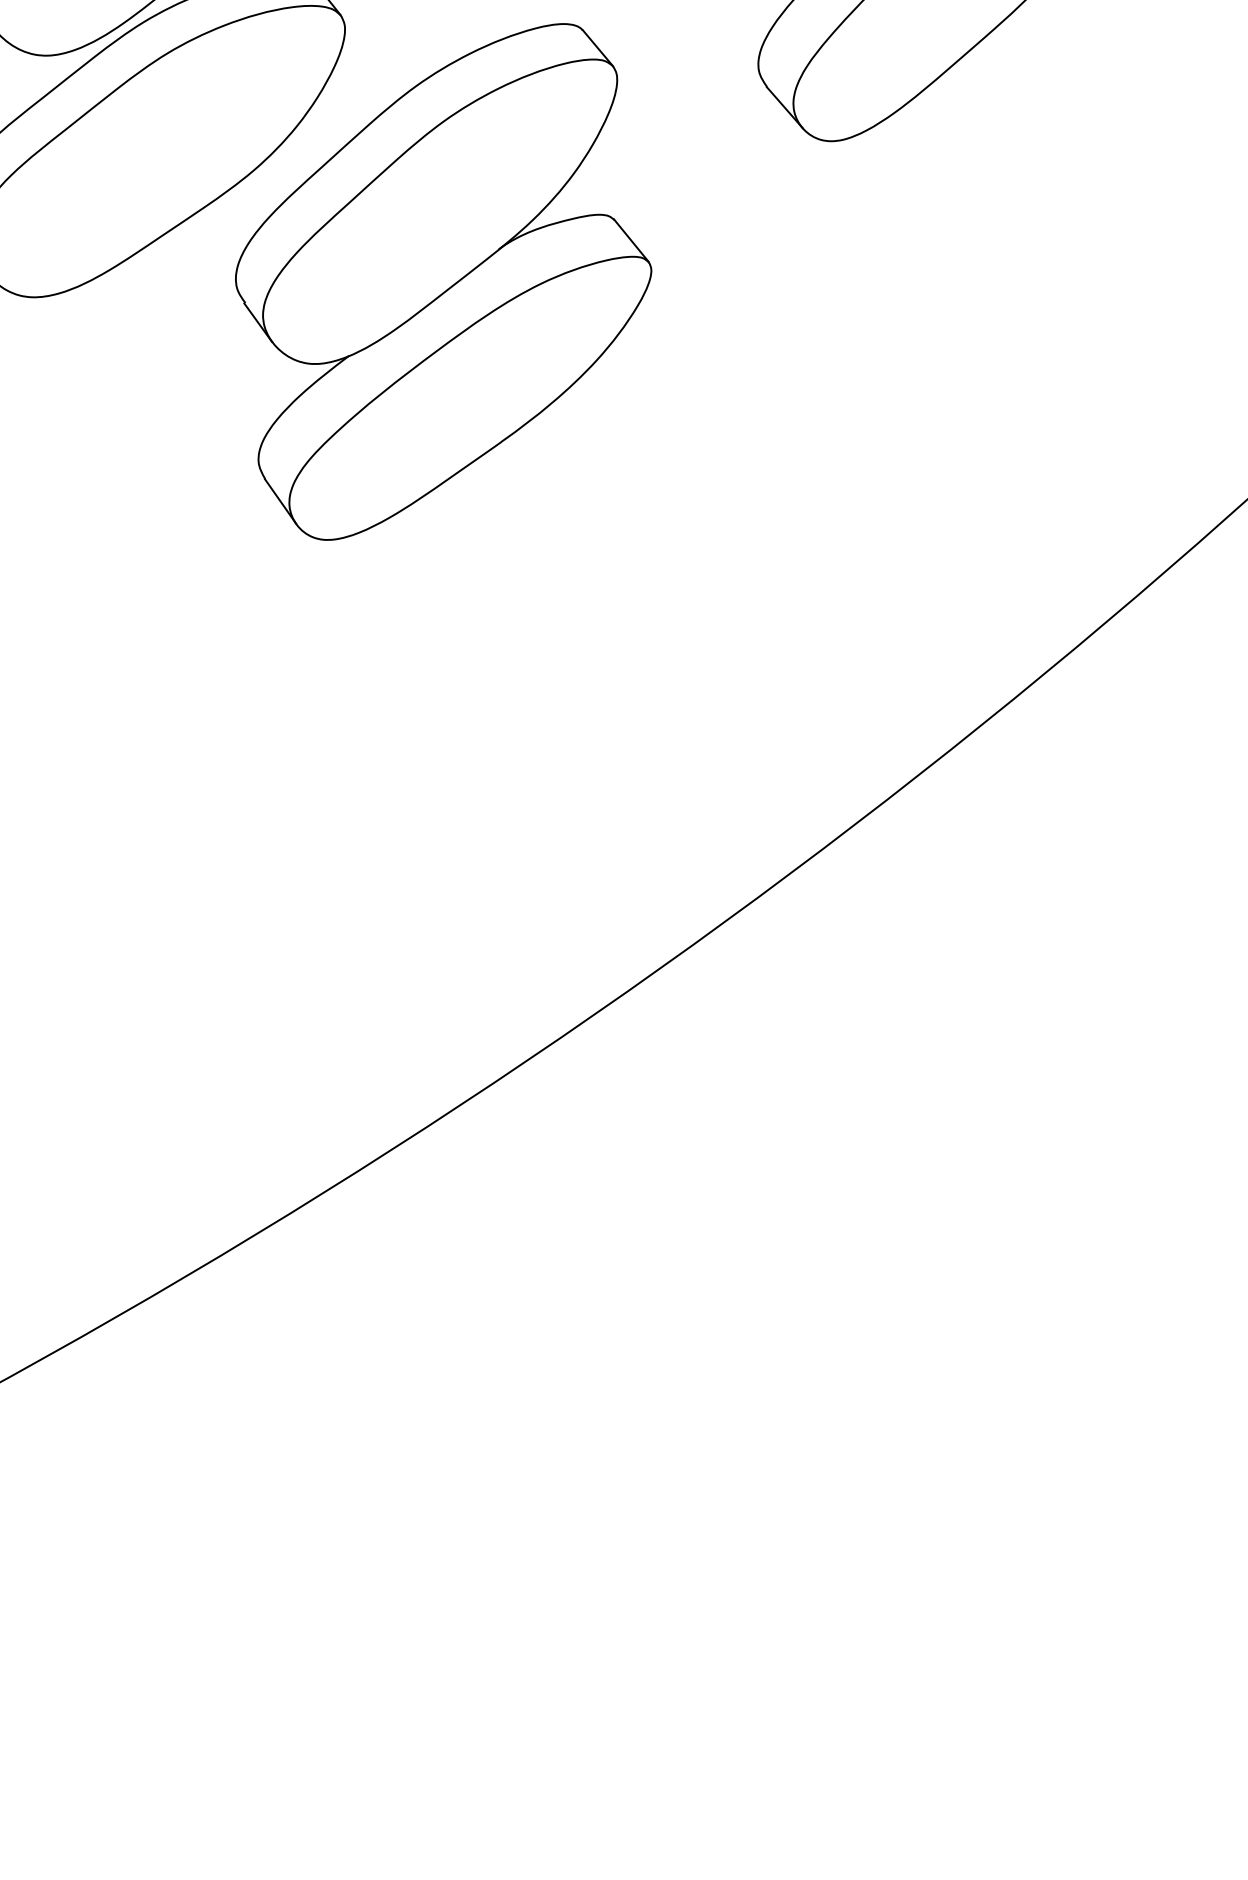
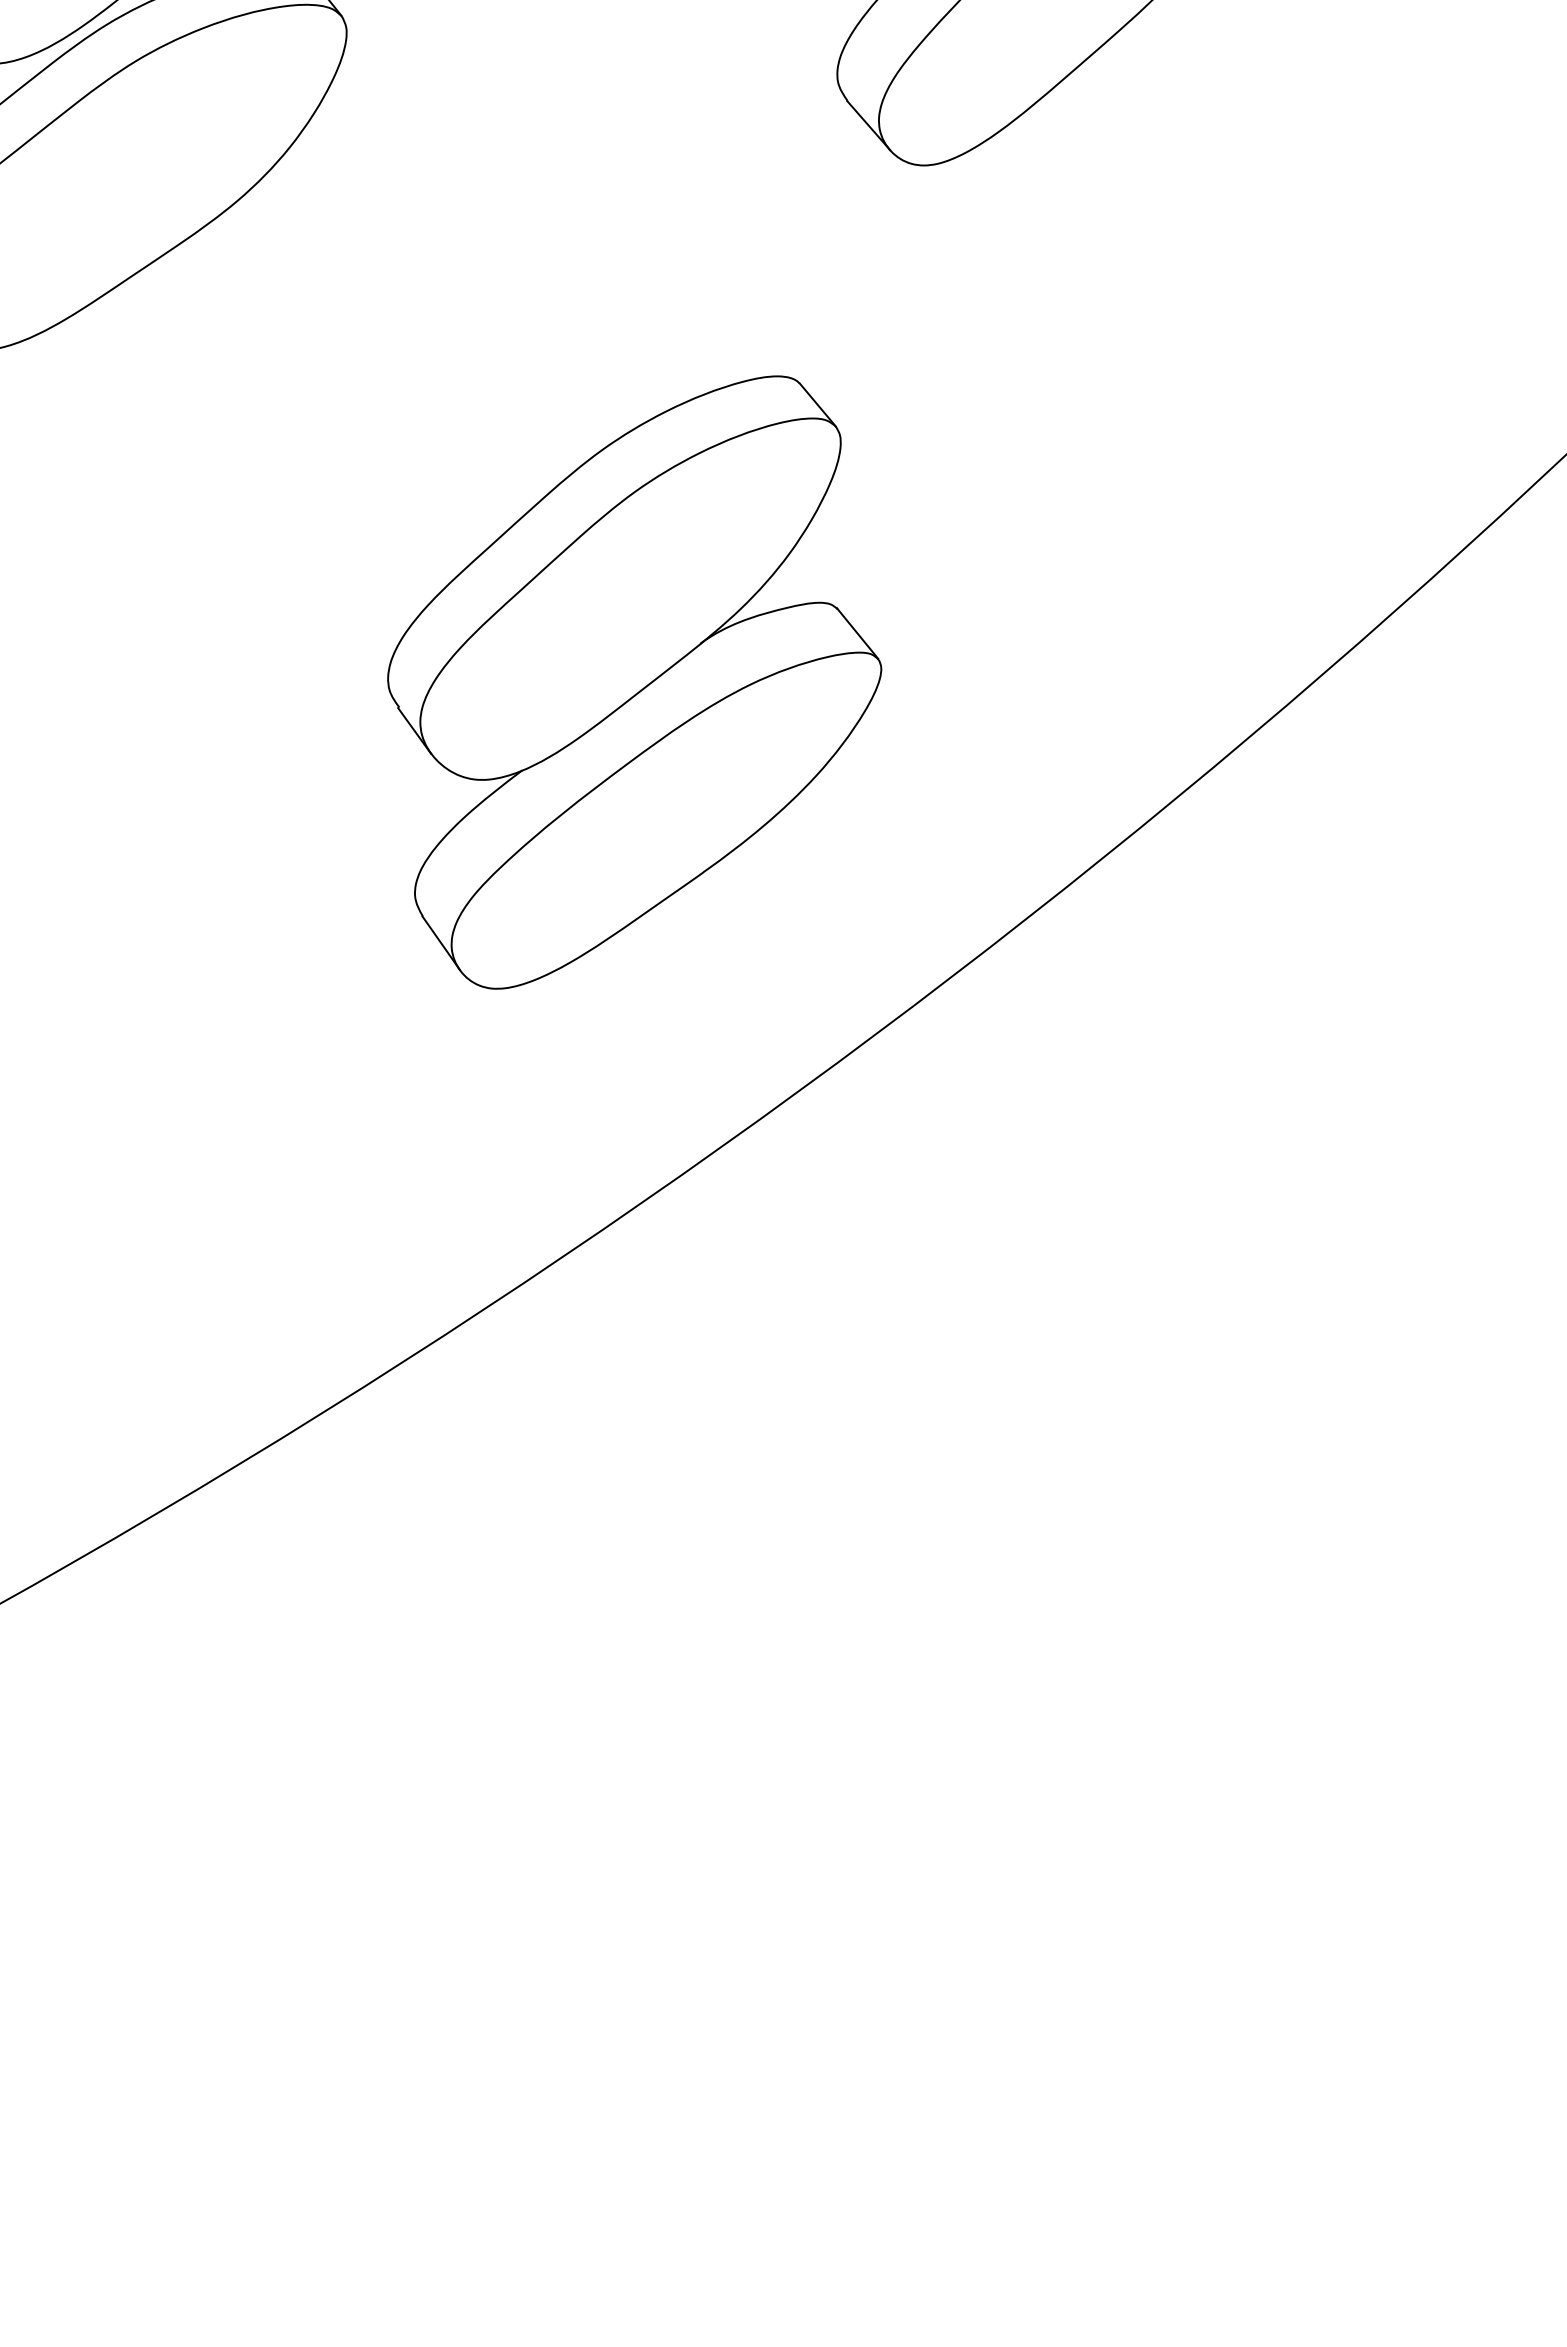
part: (443, 281) -> (634, 682), moved

